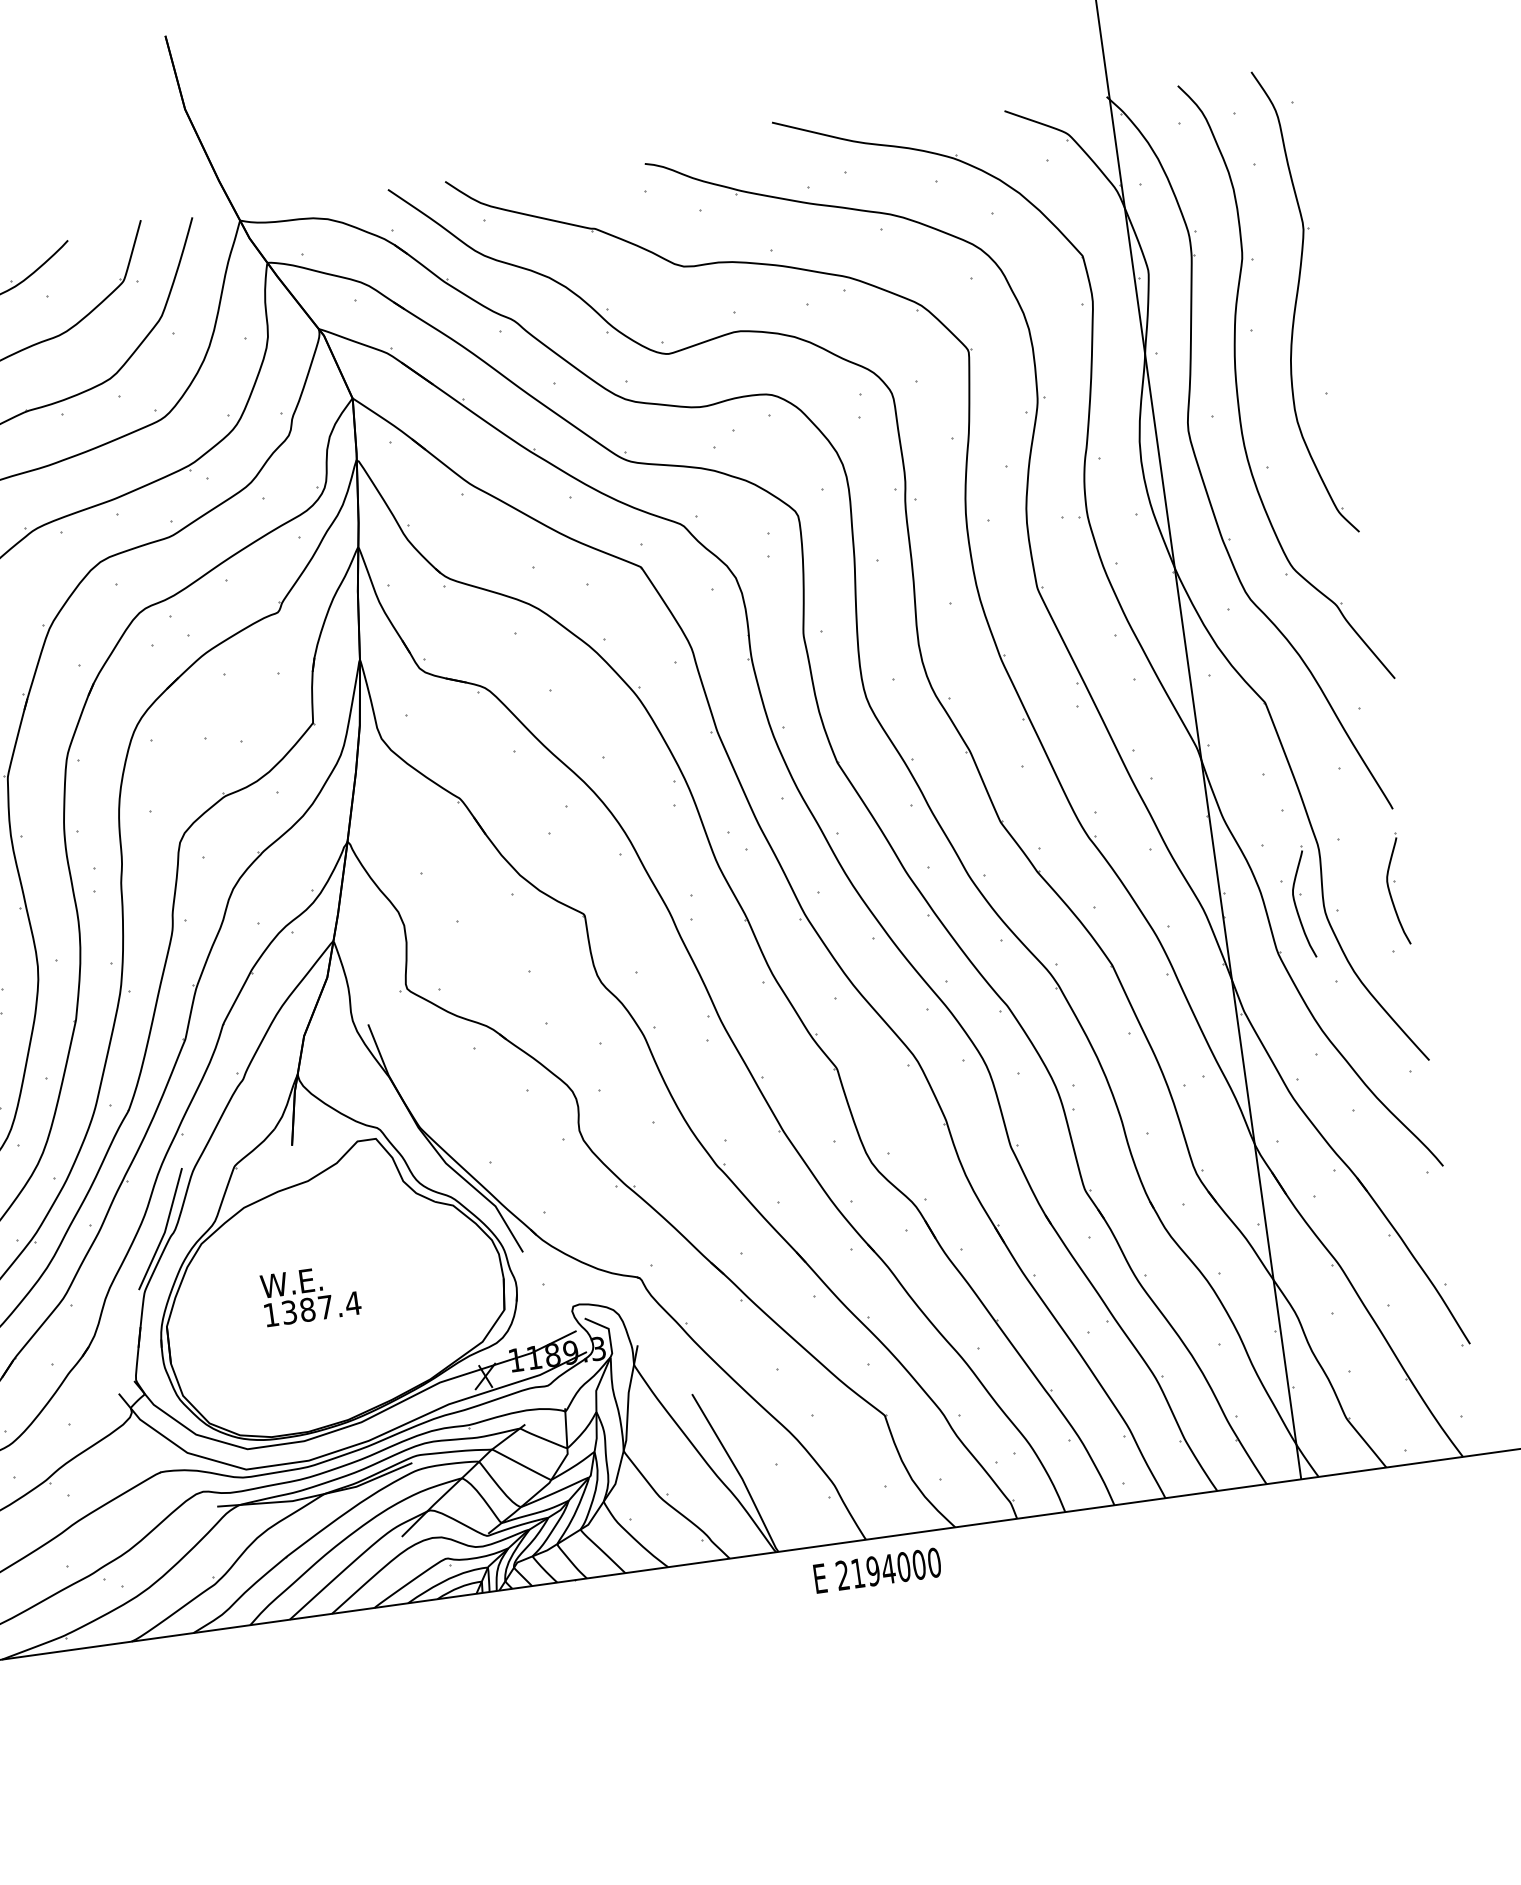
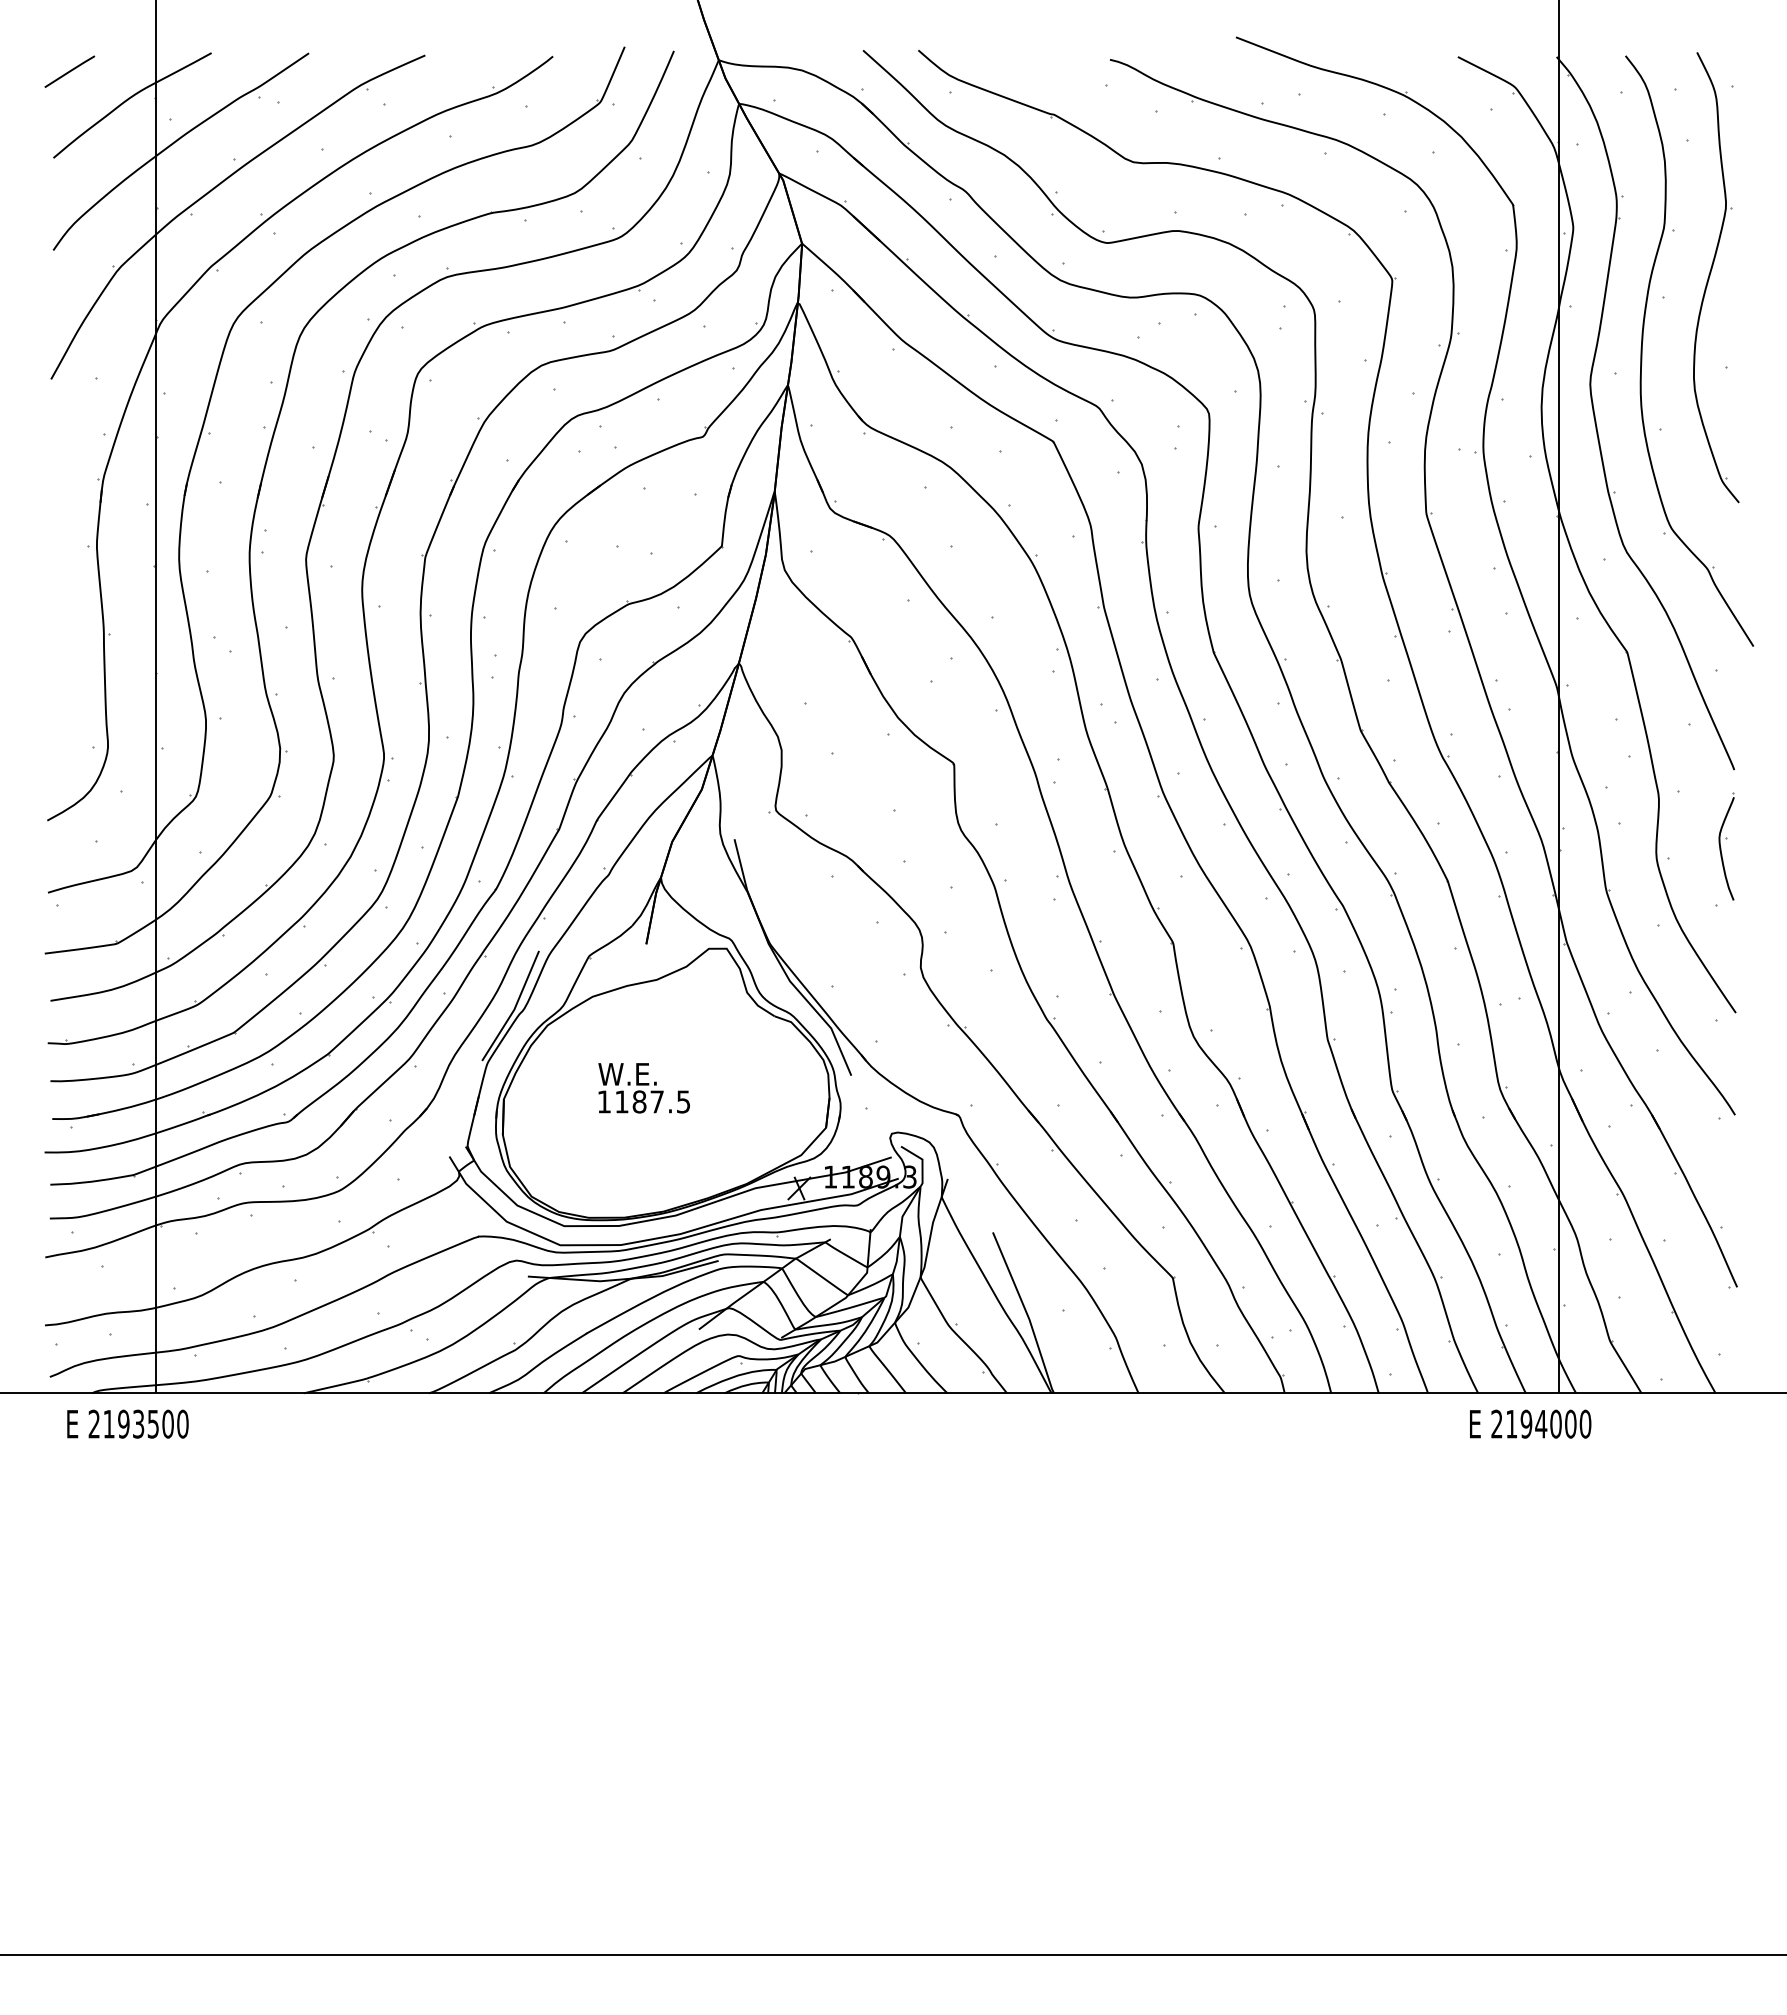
part: (1301, 902) -> (1635, 846), removed
text: (321, 1307) -> (652, 1101), 1387.4 -> 1187.5
text: (877, 1569) -> (1530, 1423), moved

